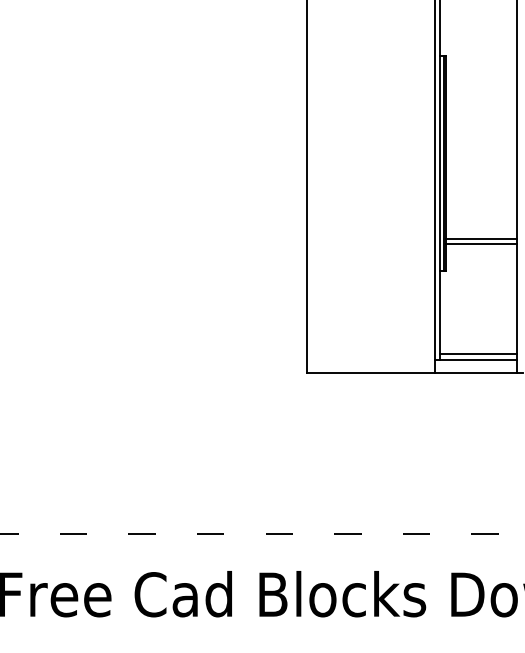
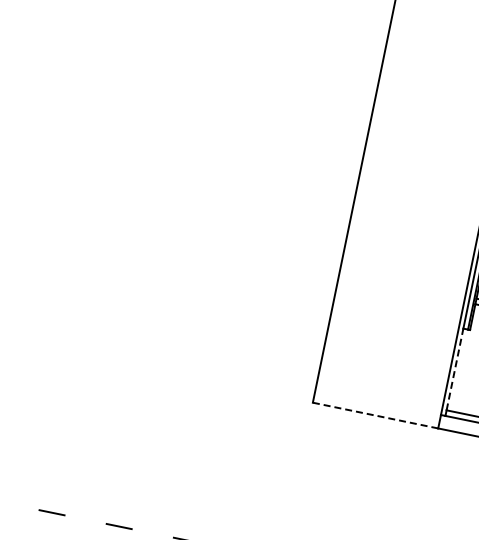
line: (439, 312) -> (454, 369), solid -> dashed
line: (370, 373) -> (375, 415), solid -> dashed

